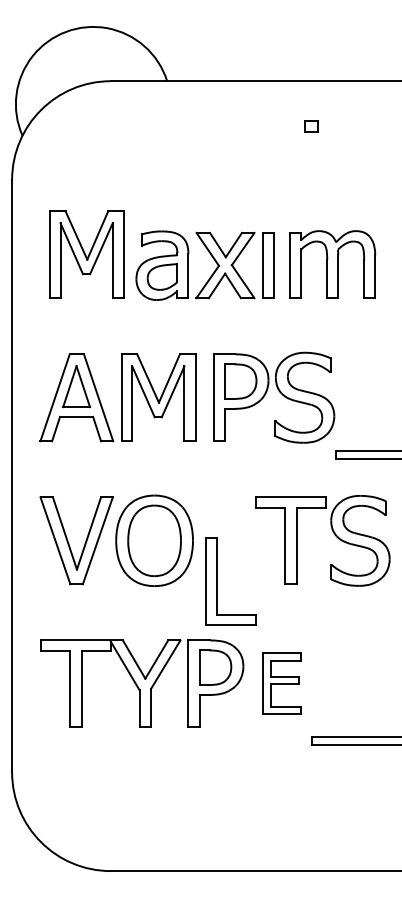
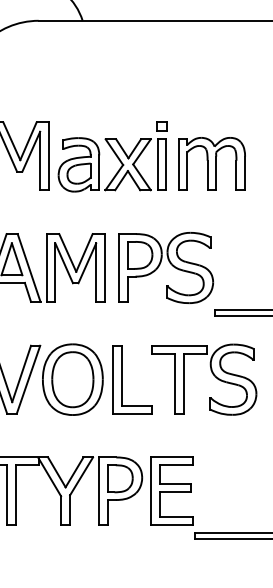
part: (311, 126) -> (161, 126), moved
part: (217, 581) -> (121, 379), moved
part: (281, 683) -> (171, 491), size x1.43

